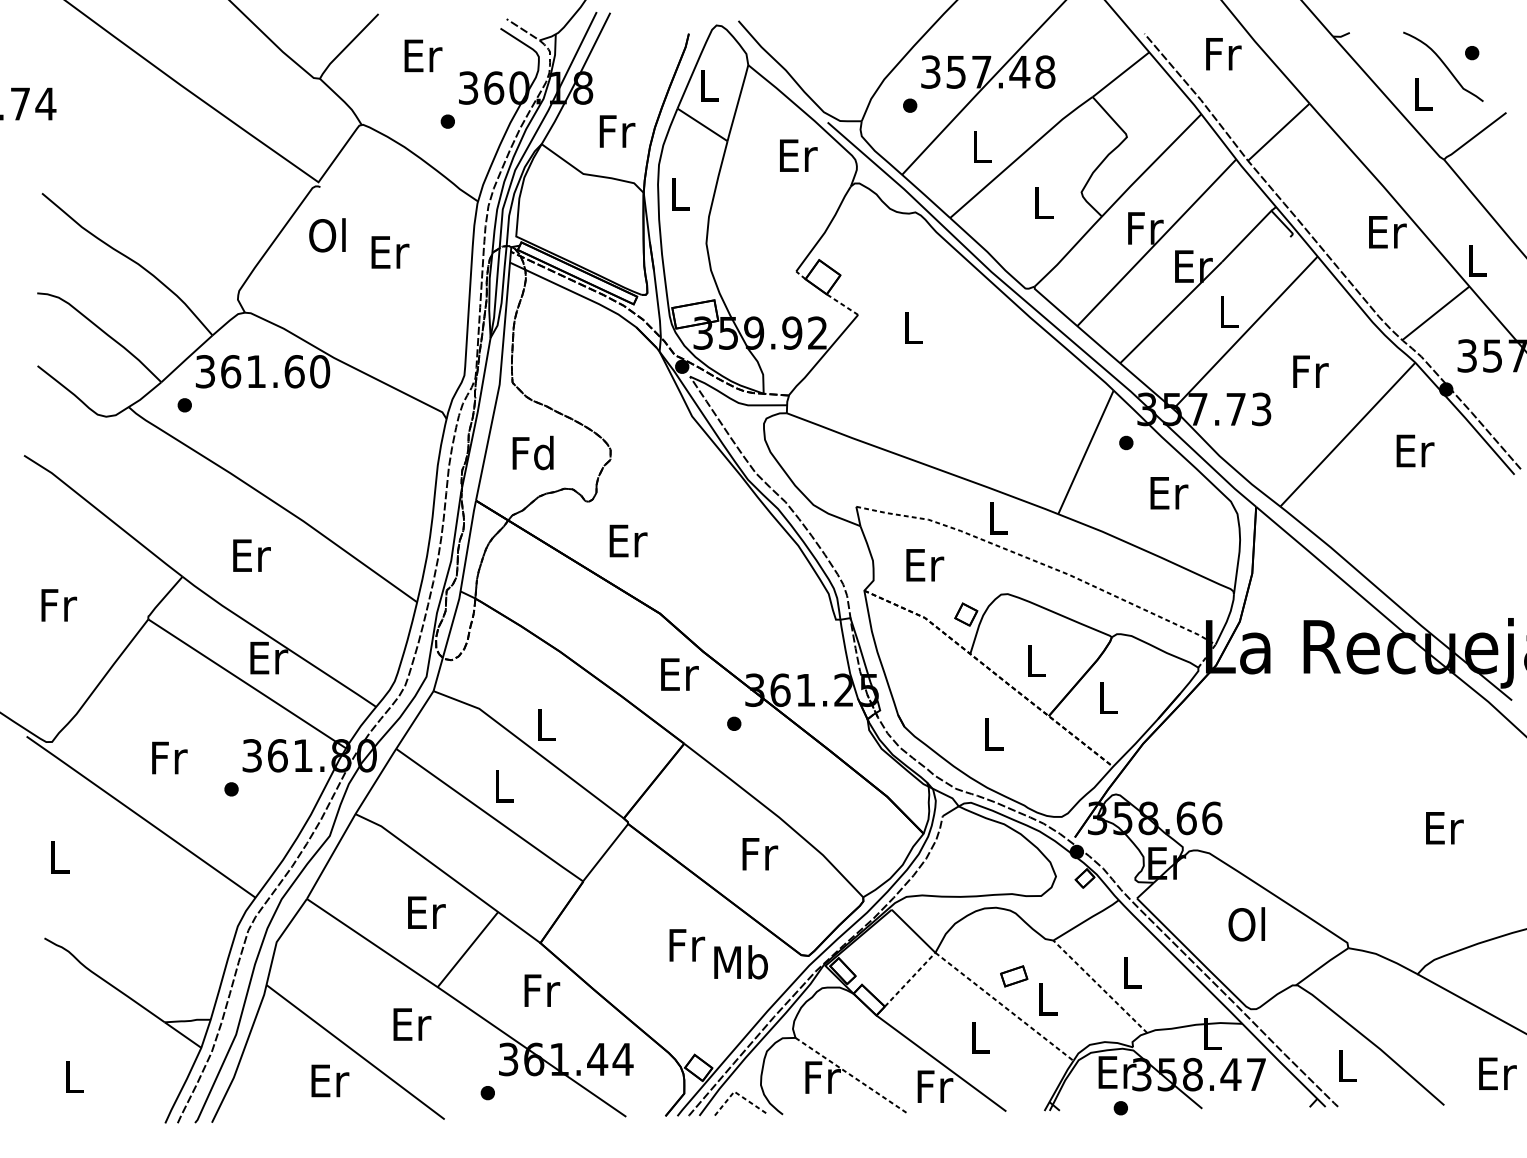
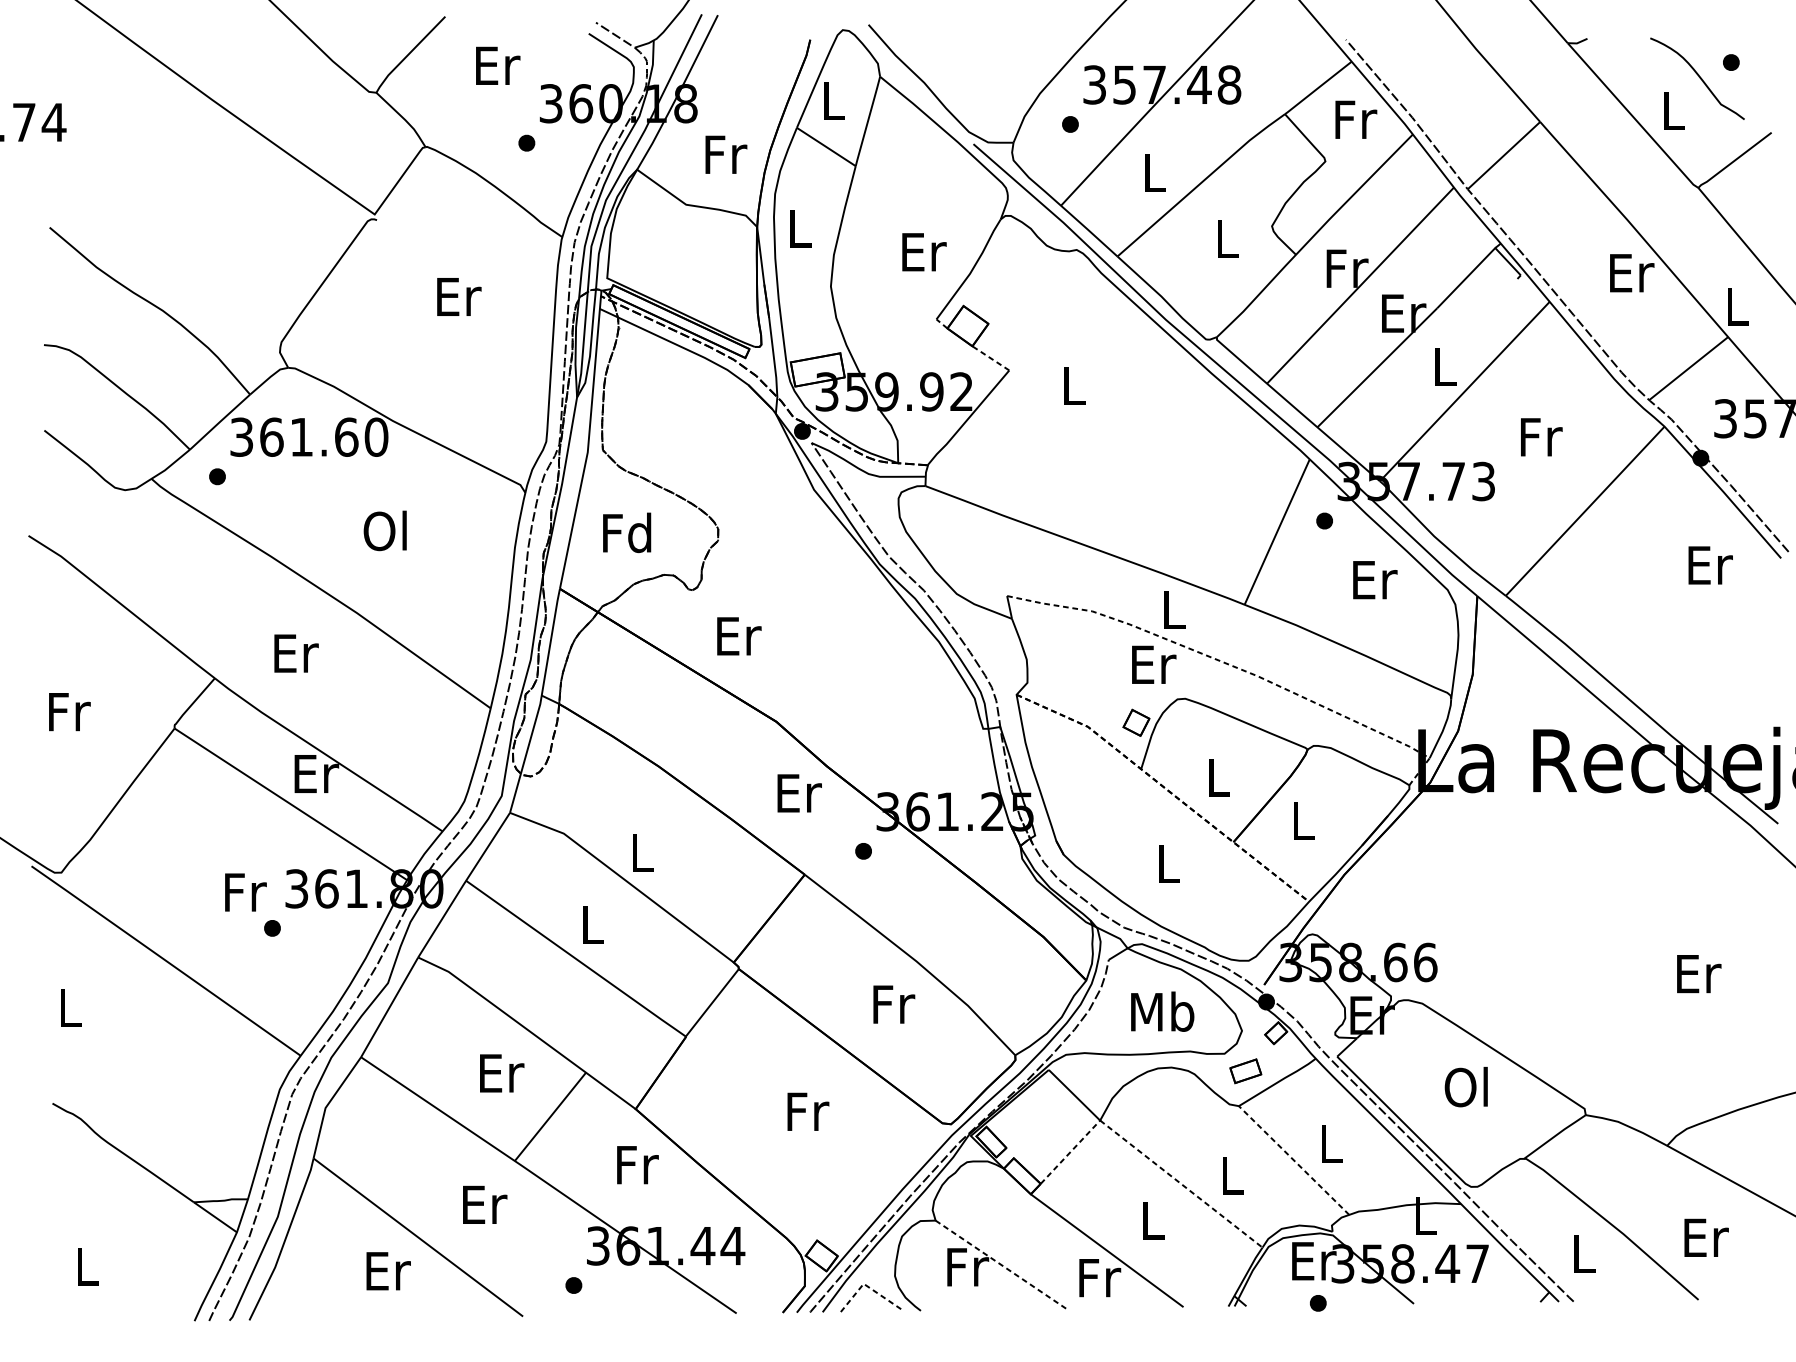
text: (1223, 53) -> (1356, 119), moved
text: (798, 155) -> (924, 252), moved
text: (326, 235) -> (384, 530), moved
text: (1415, 451) -> (1710, 565), moved
text: (925, 564) -> (1154, 664), moved
text: (169, 758) -> (245, 892), moved
text: (740, 962) -> (1162, 1011), moved
part: (1013, 976) -> (1245, 1071), moved
text: (1497, 1073) -> (1706, 1237), moved

